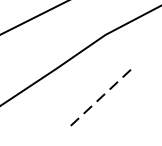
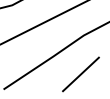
line: (100, 97) -> (80, 74), dashed -> solid

